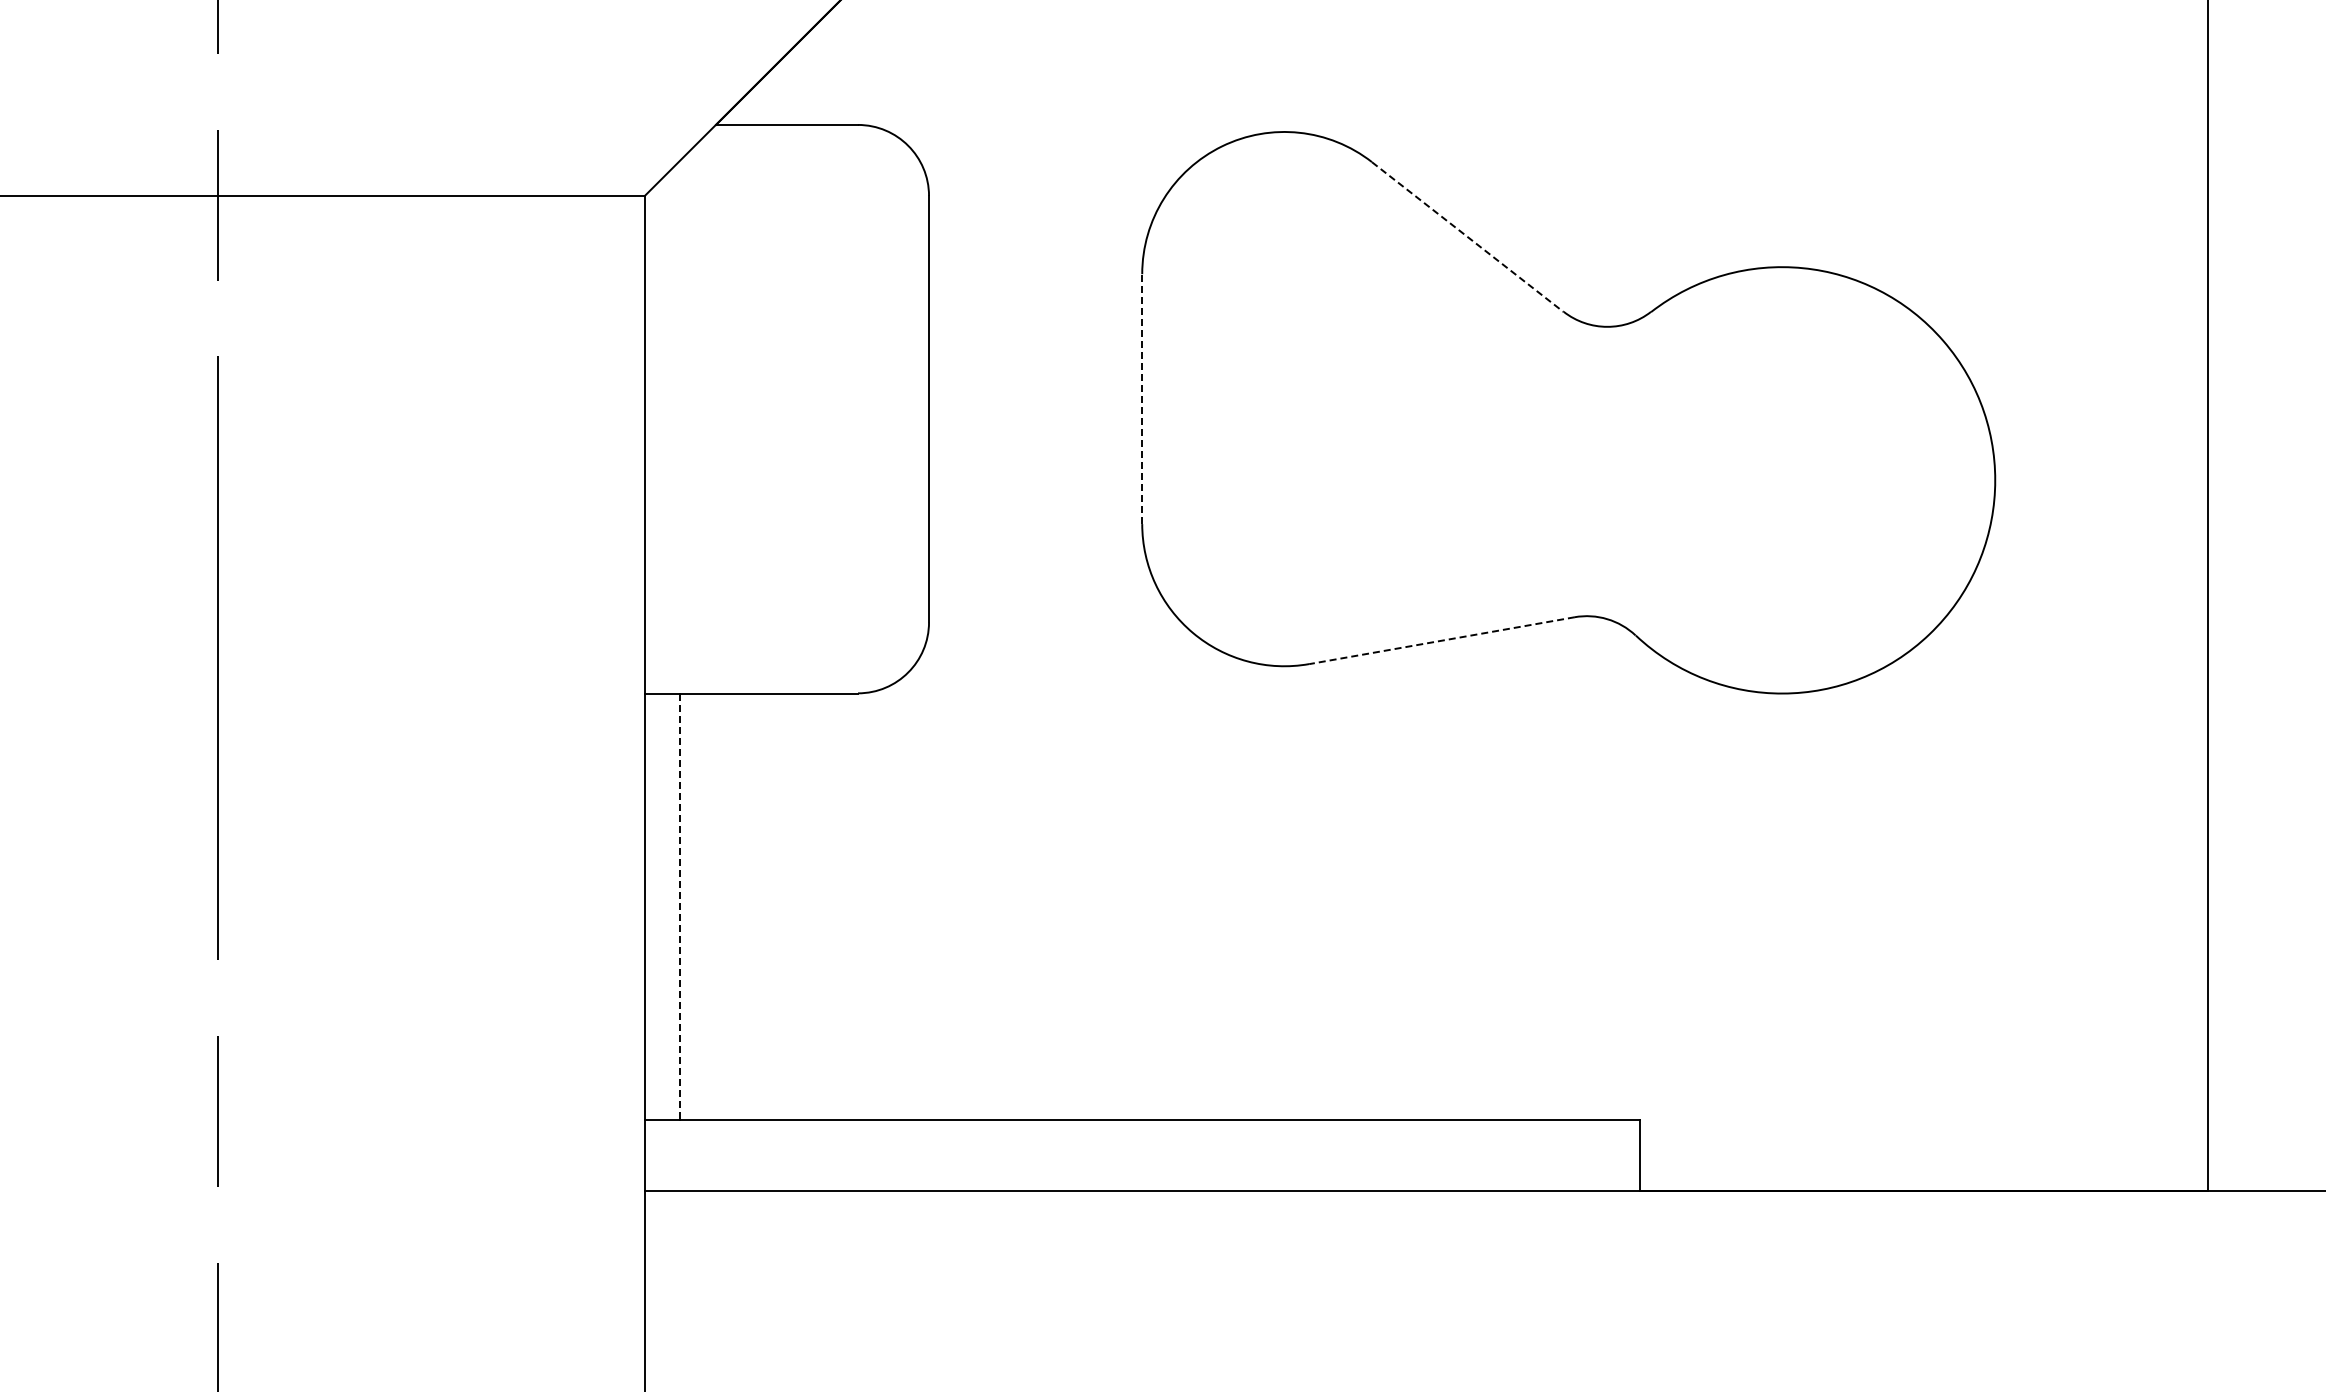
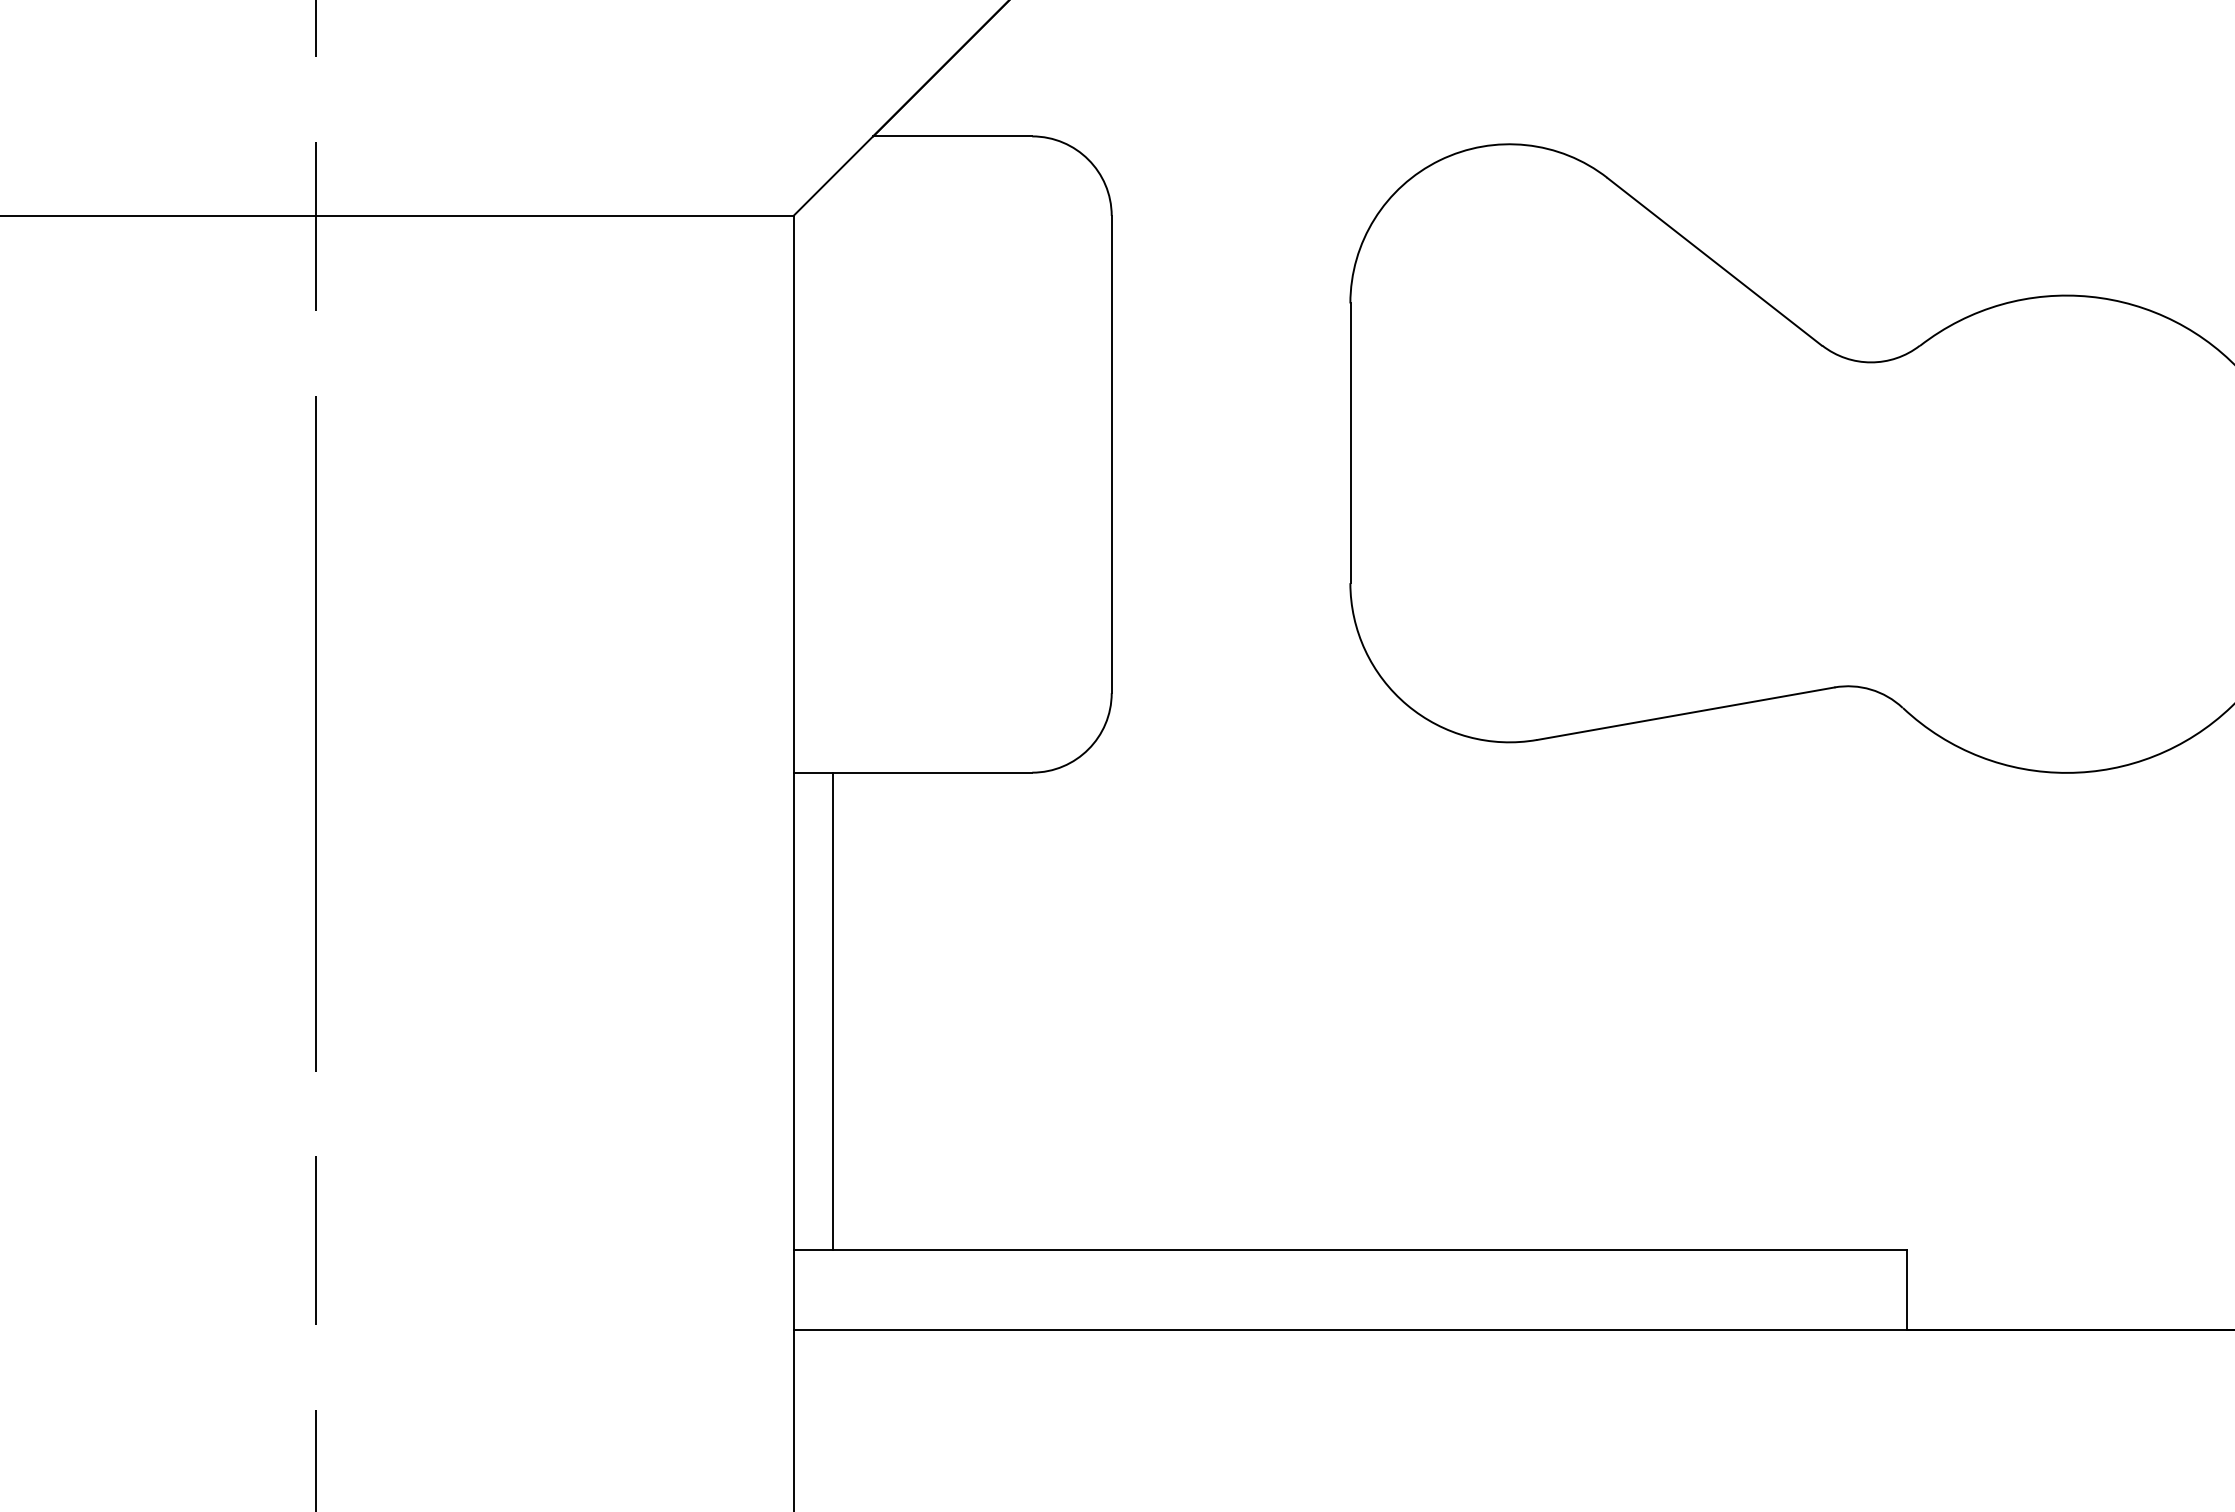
line: (1467, 237) -> (1714, 262), dashed -> solid
line: (1142, 399) -> (1350, 443), dashed -> solid
line: (1441, 640) -> (1685, 713), dashed -> solid
line: (680, 907) -> (833, 1012), dashed -> solid

